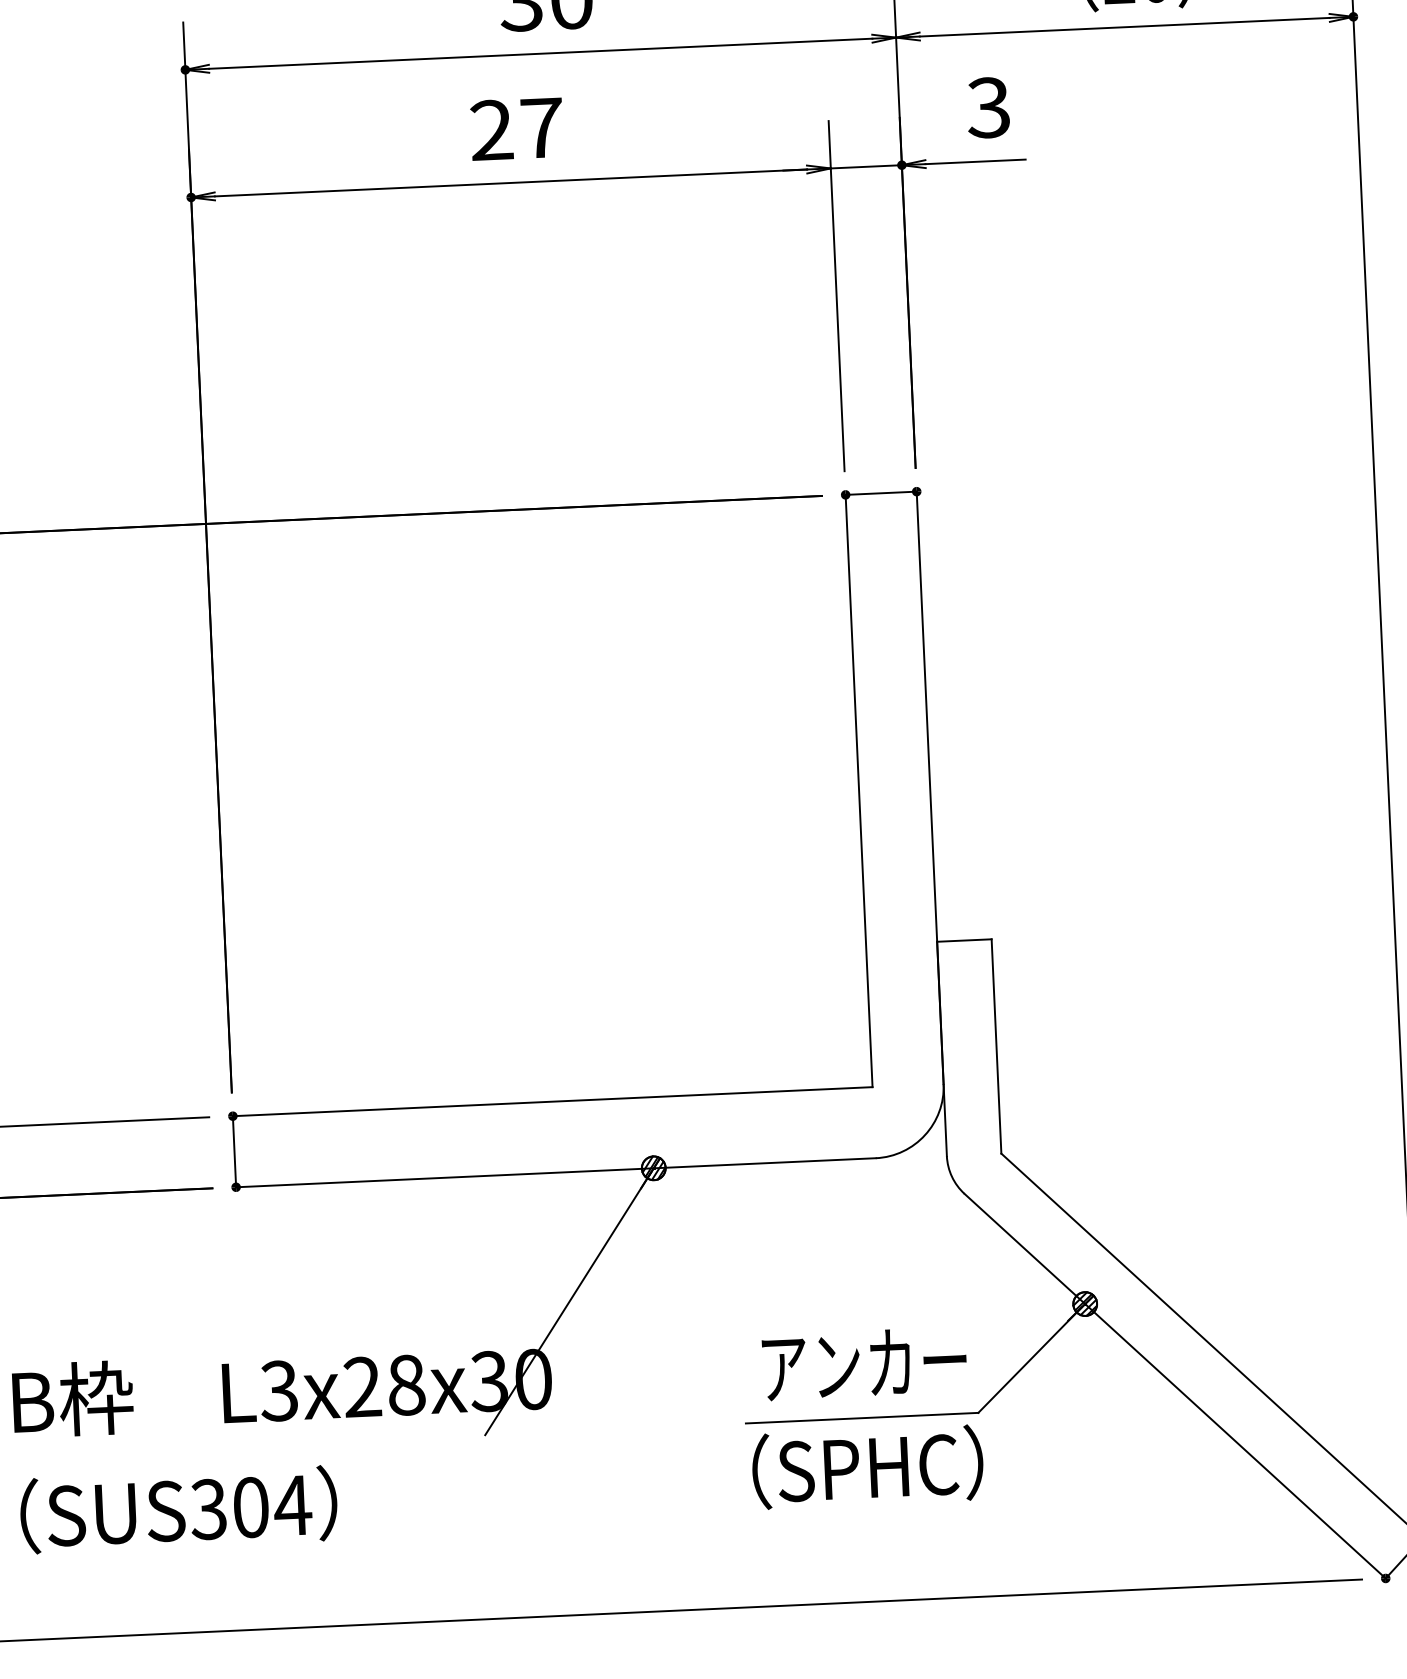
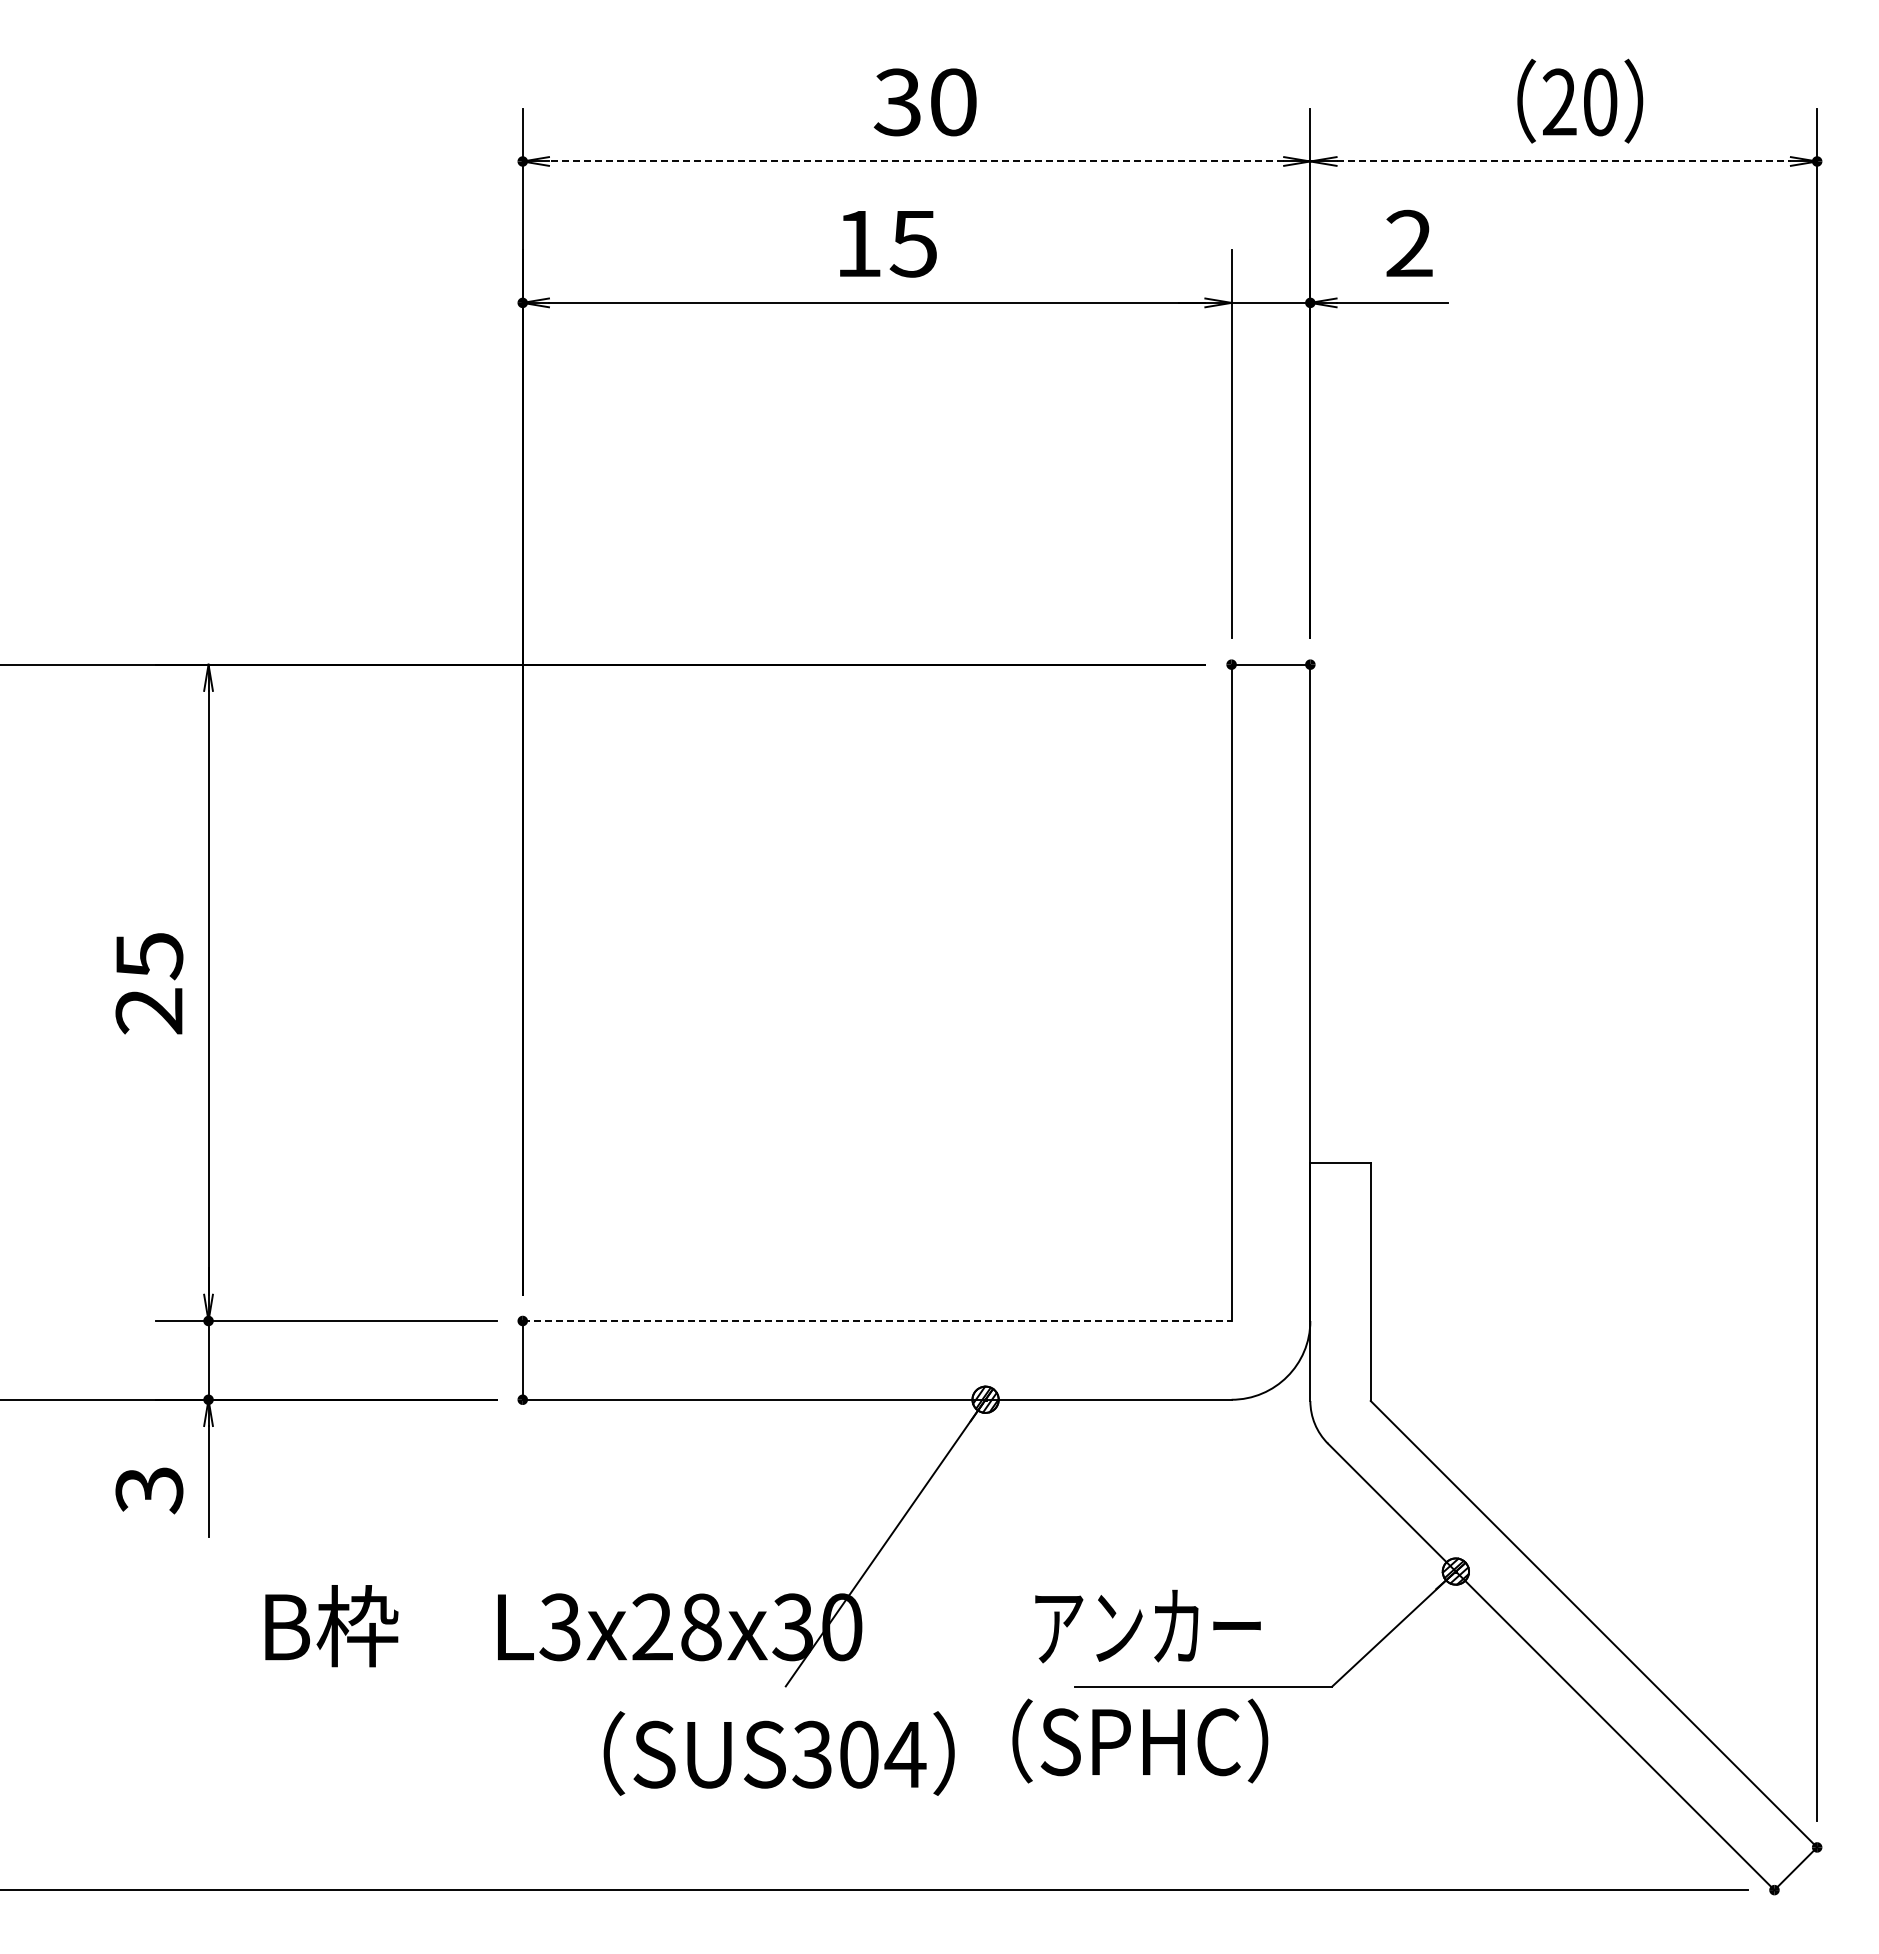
line: (1125, 27) -> (1564, 161), solid -> dashed
line: (540, 53) -> (916, 161), solid -> dashed
text: (988, 107) -> (1408, 243), 3 -> 2
text: (516, 128) -> (886, 243), 27 -> 15
line: (553, 1102) -> (877, 1321), solid -> dashed
text: (864, 1363) -> (1147, 1626), moved
text: (867, 1466) -> (1140, 1740), moved
text: (178, 1509) -> (778, 1753), moved

